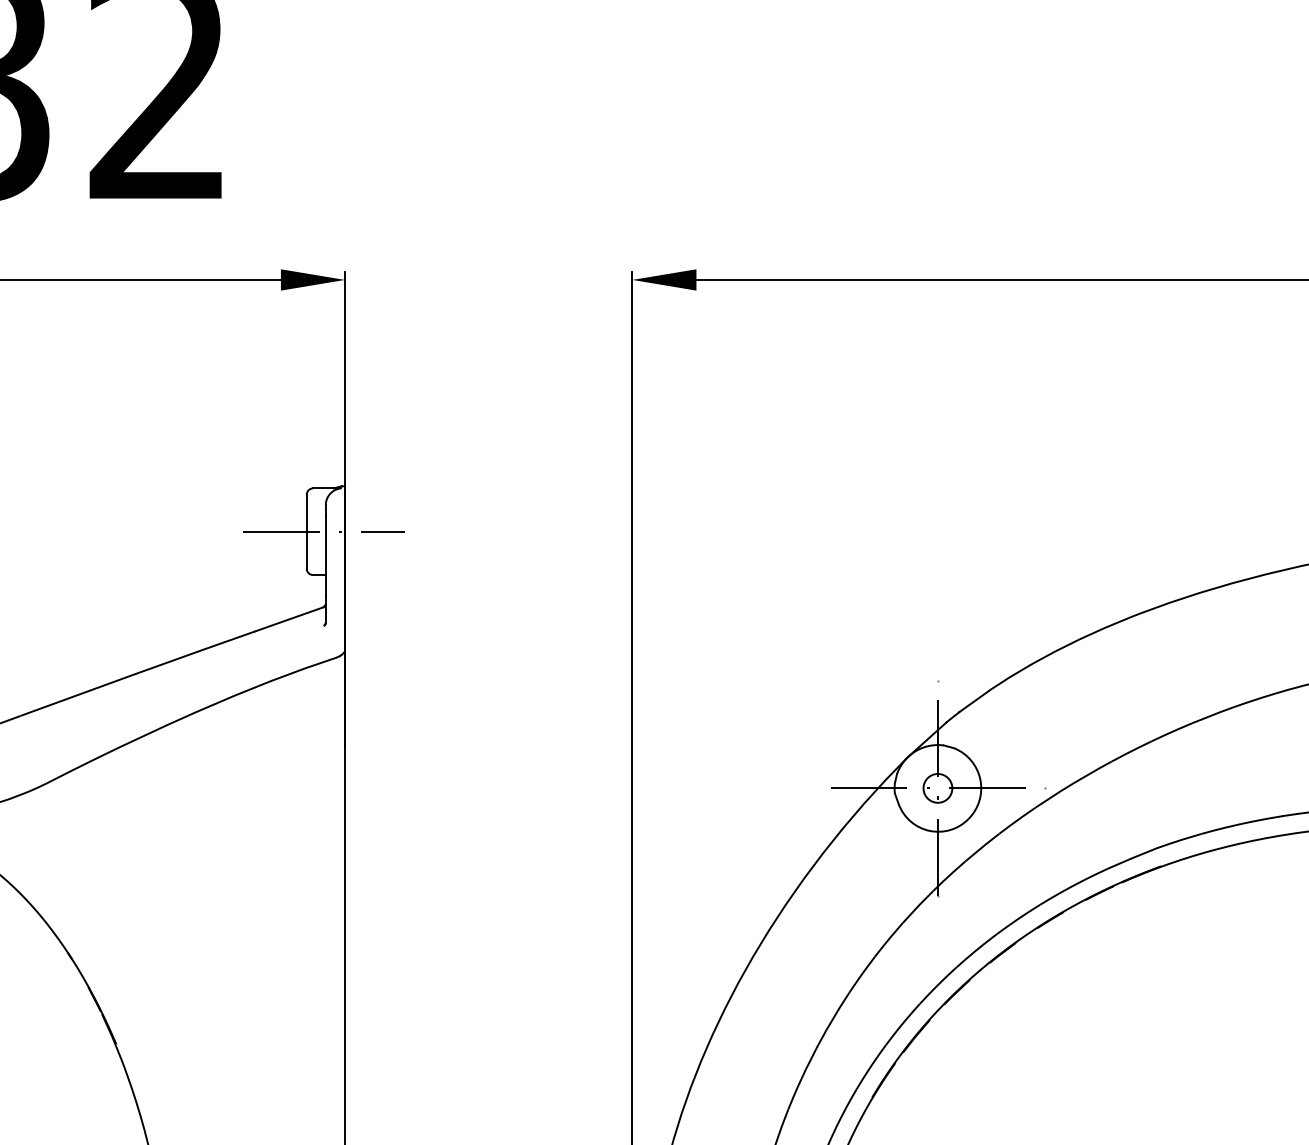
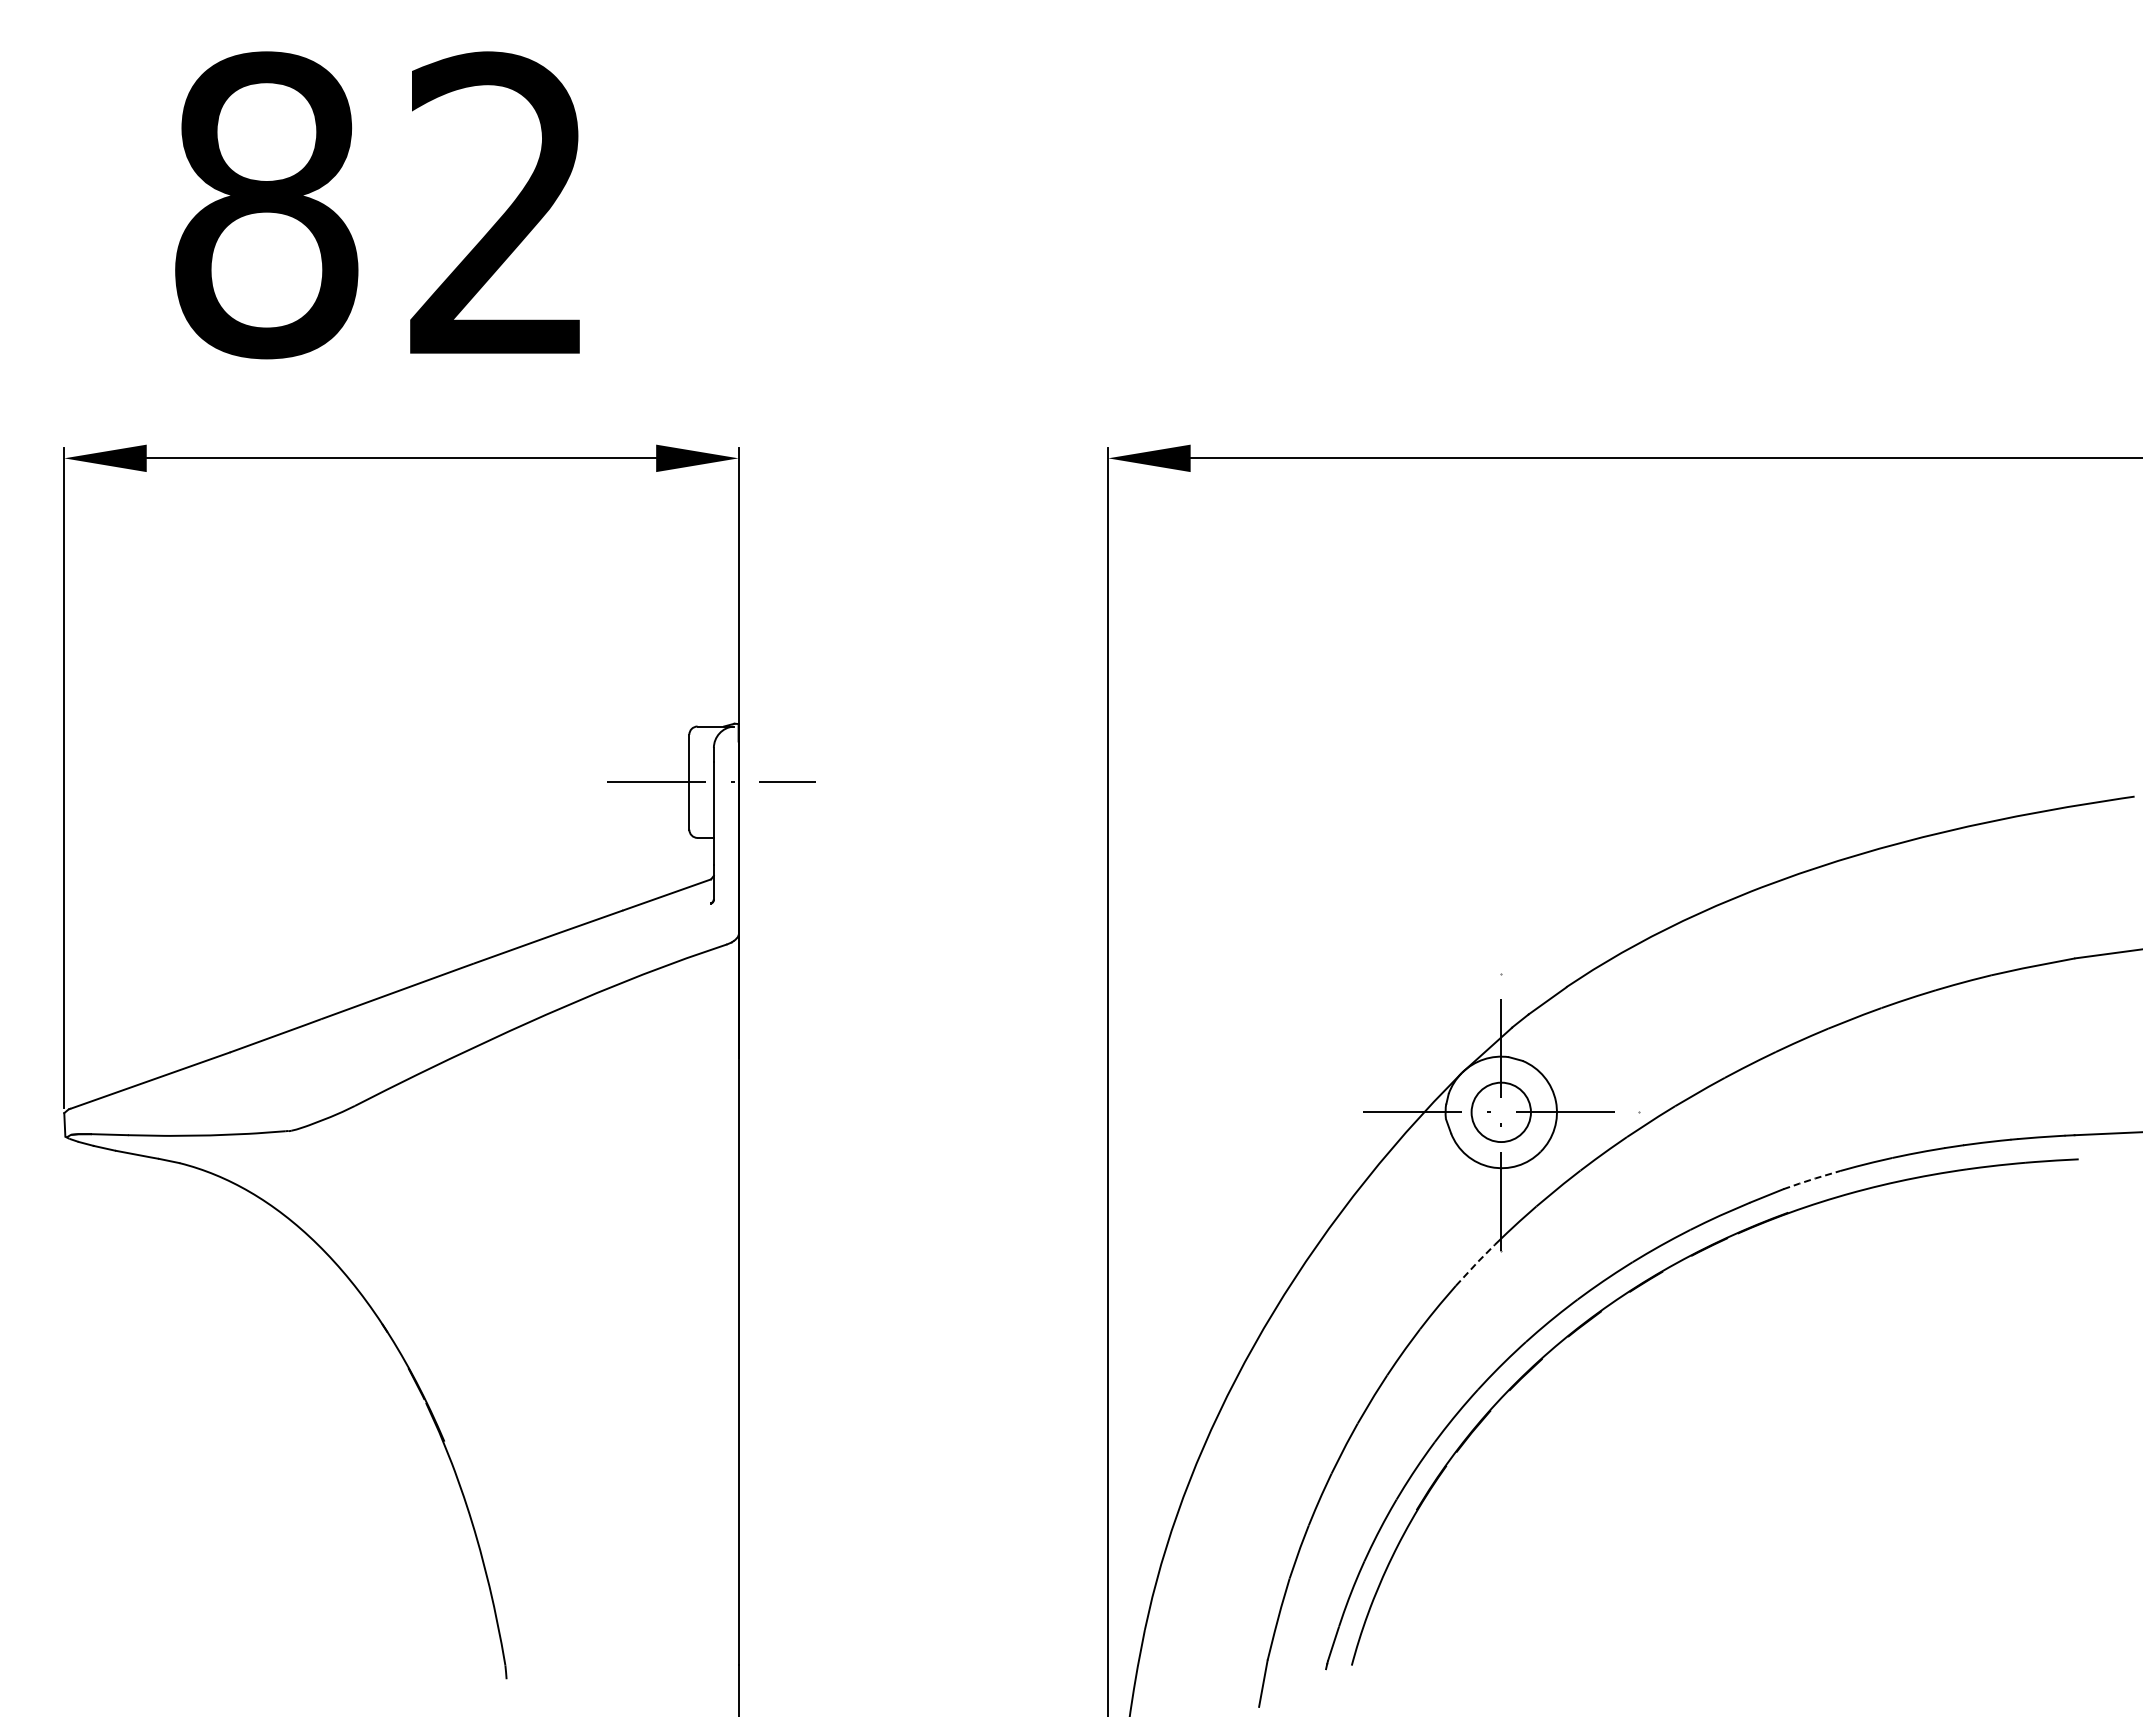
circle: (937, 787) -> (1500, 1111), size x1.6
line: (1179, 840) -> (1811, 1179), solid -> dashed
line: (917, 906) -> (1475, 1264), solid -> dashed

